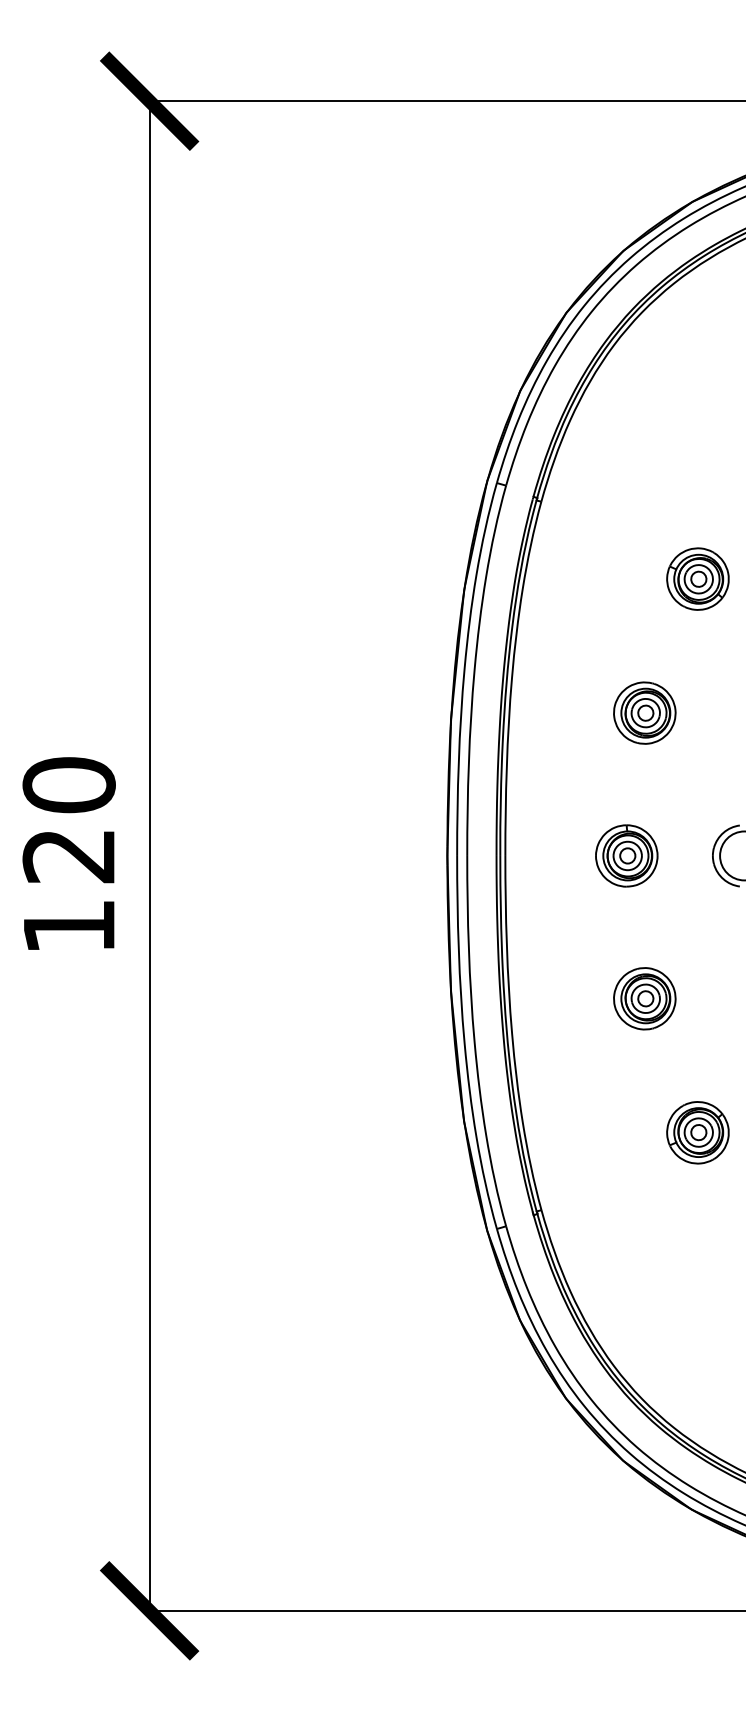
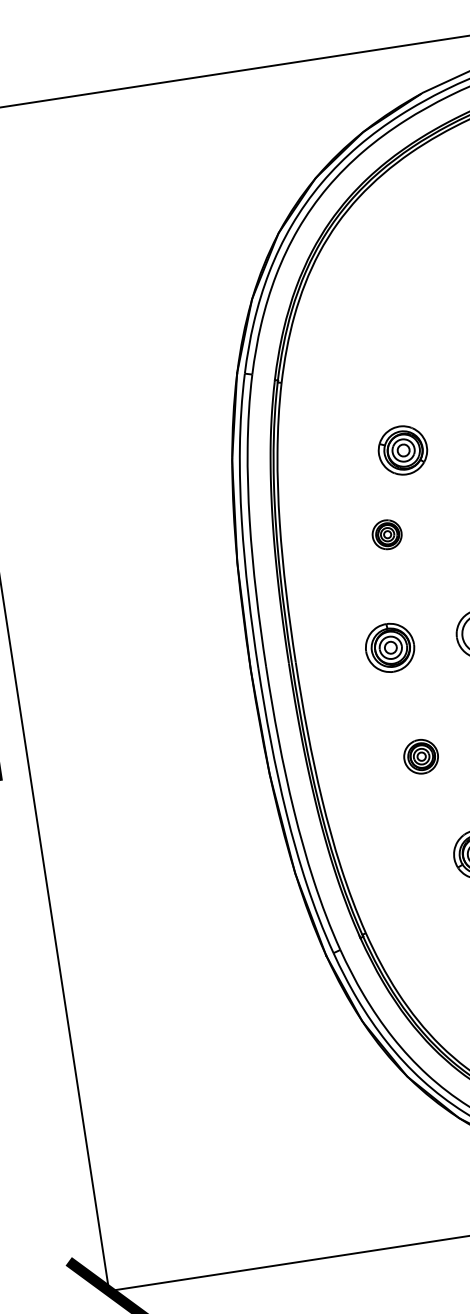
part: (697, 578) -> (402, 450), moved
part: (644, 712) -> (386, 534), size x0.6
part: (644, 998) -> (420, 756), size x0.7

